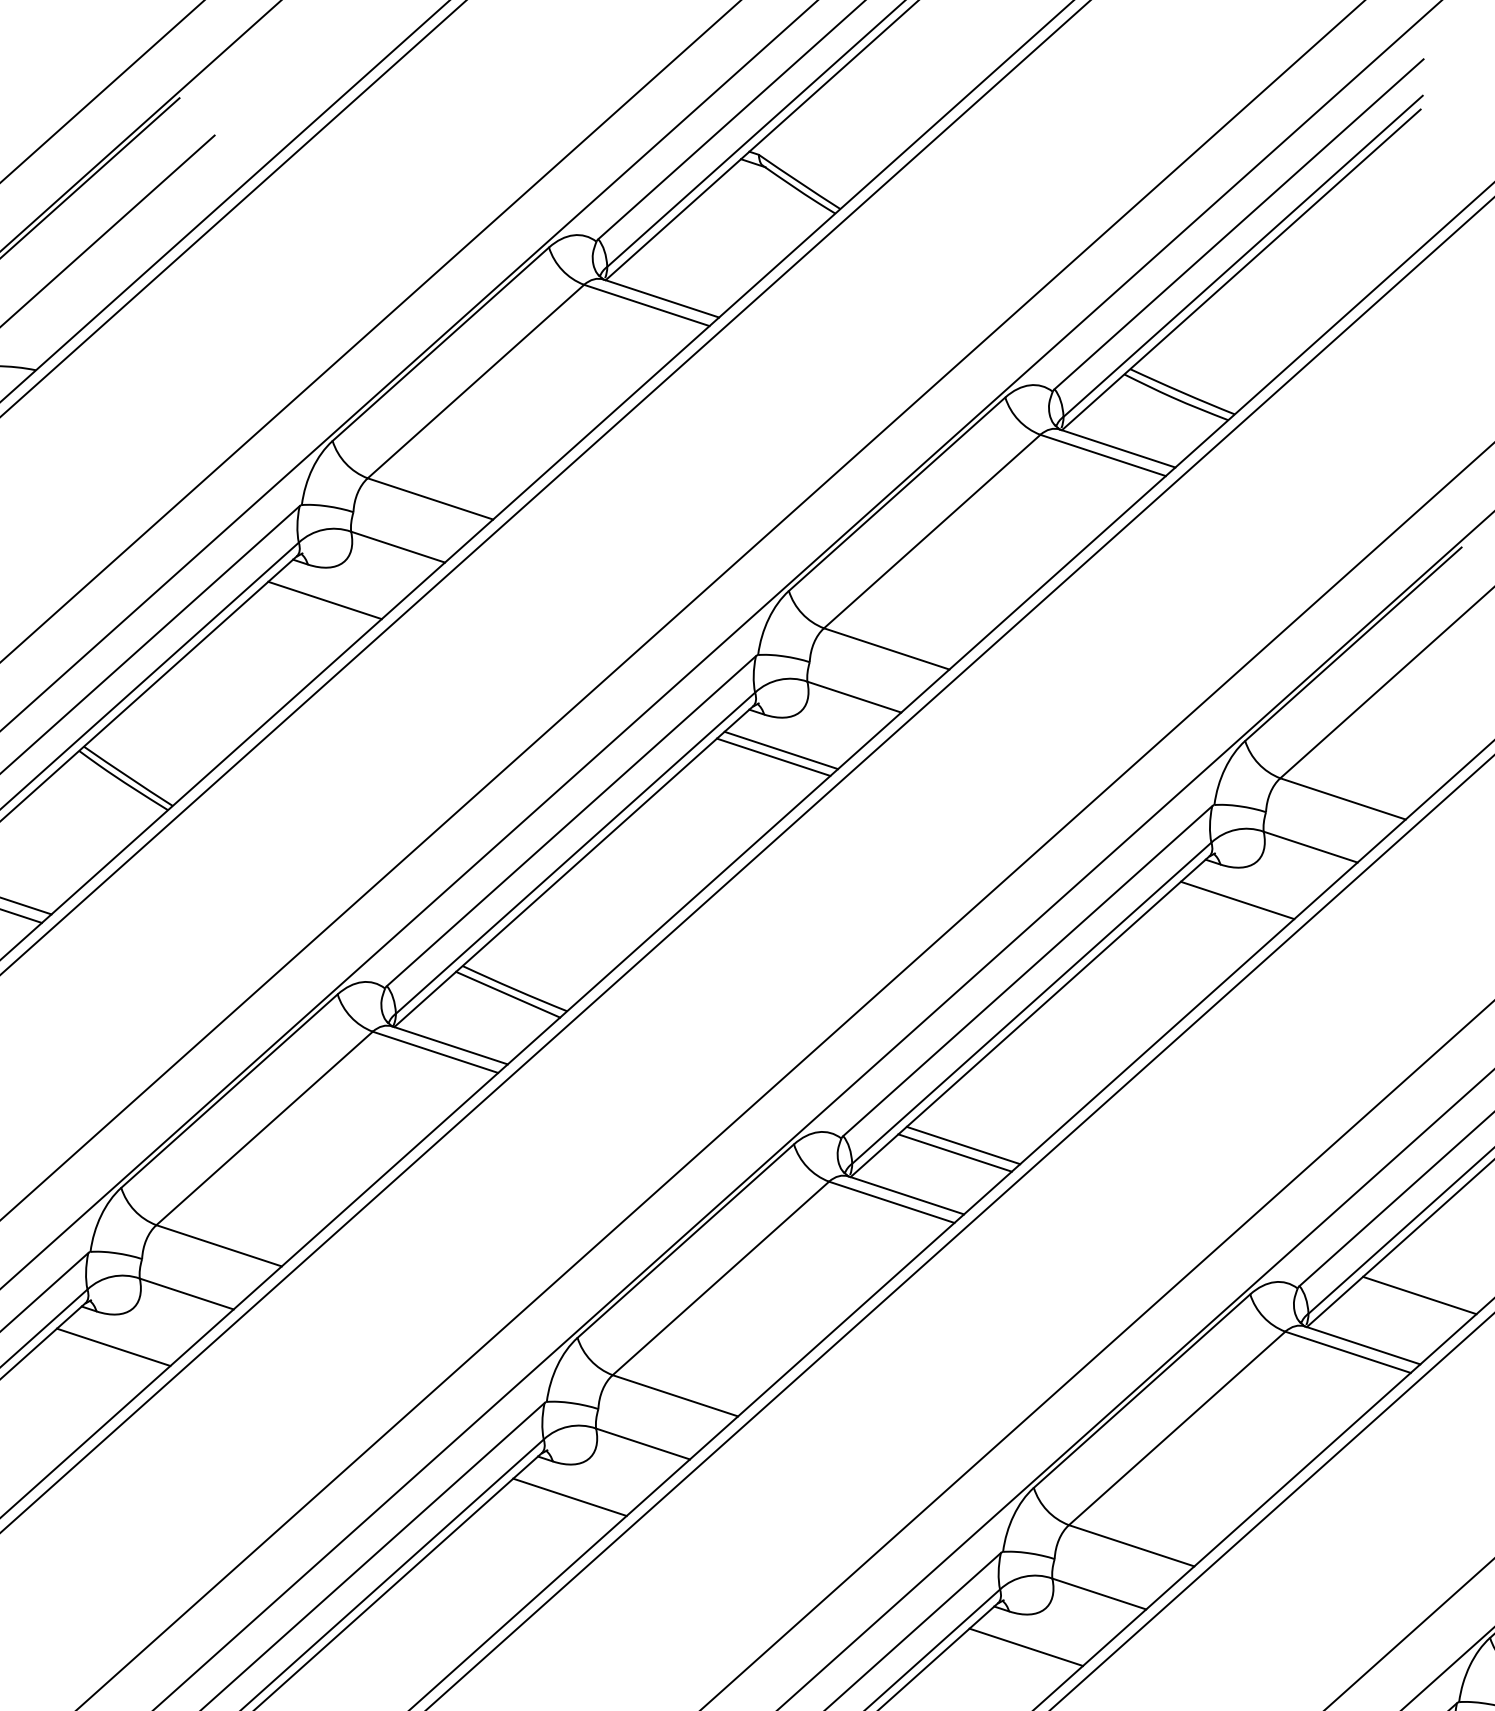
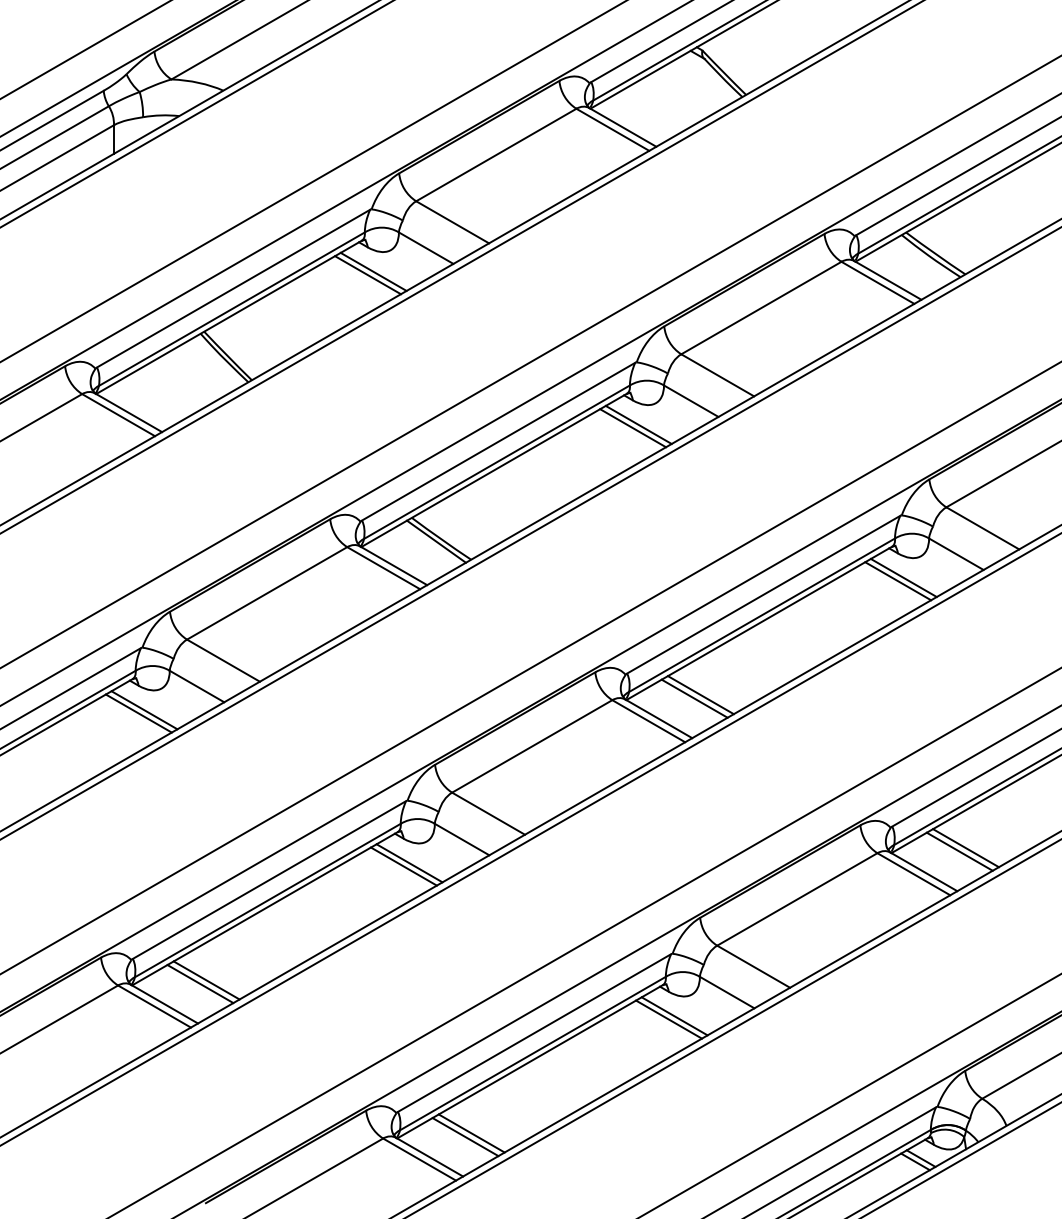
line: (316, 607) -> (367, 275), added
line: (1230, 907) -> (898, 581), added
line: (1410, 1302) -> (959, 851), added
line: (105, 1354) -> (138, 713), added
line: (561, 1504) -> (403, 866), added
line: (1017, 1654) -> (668, 1019), added

